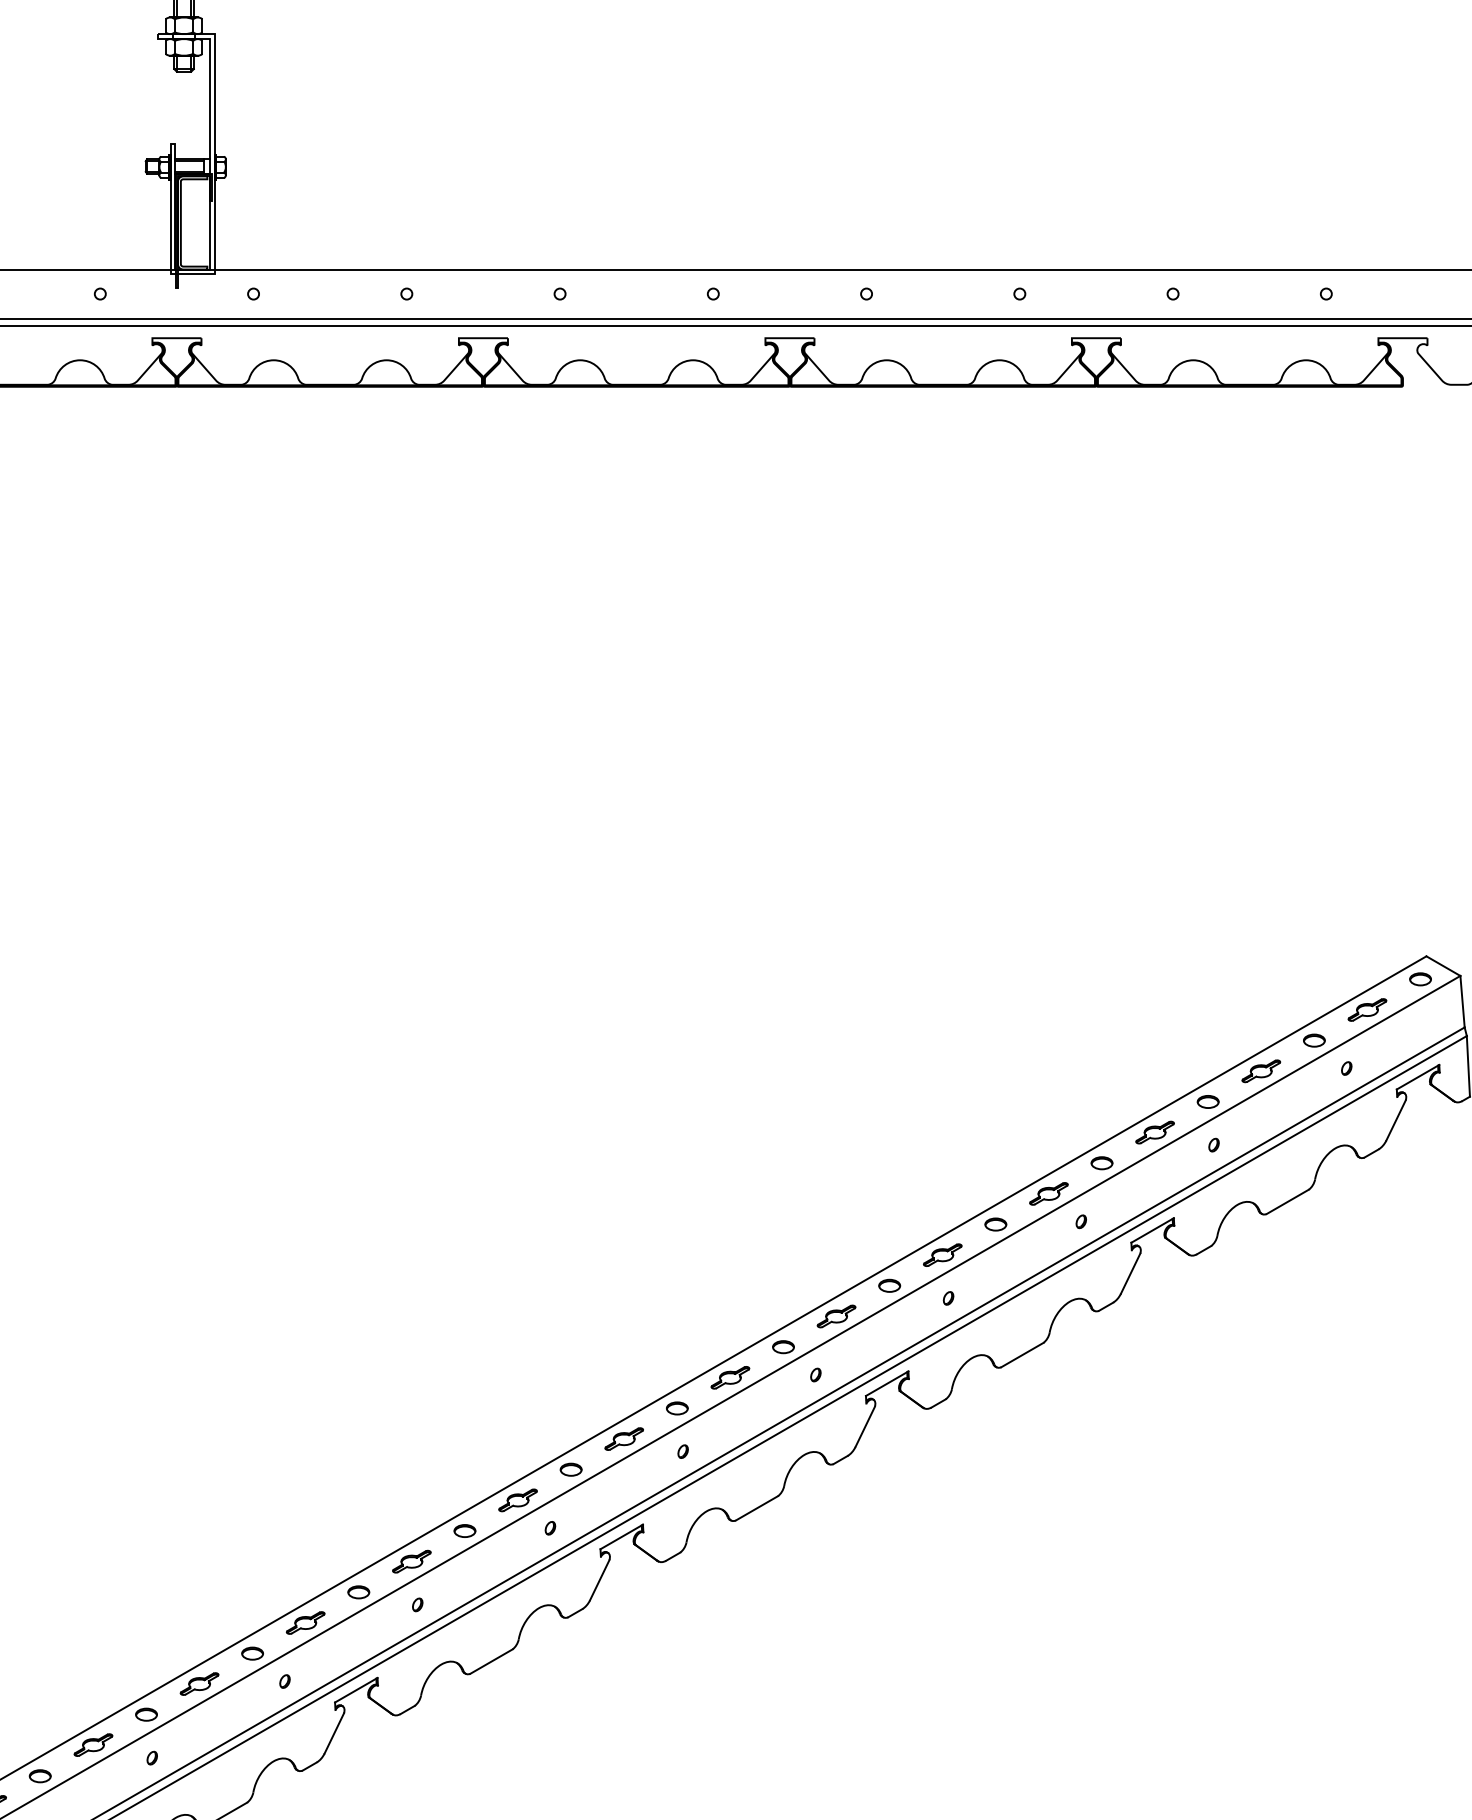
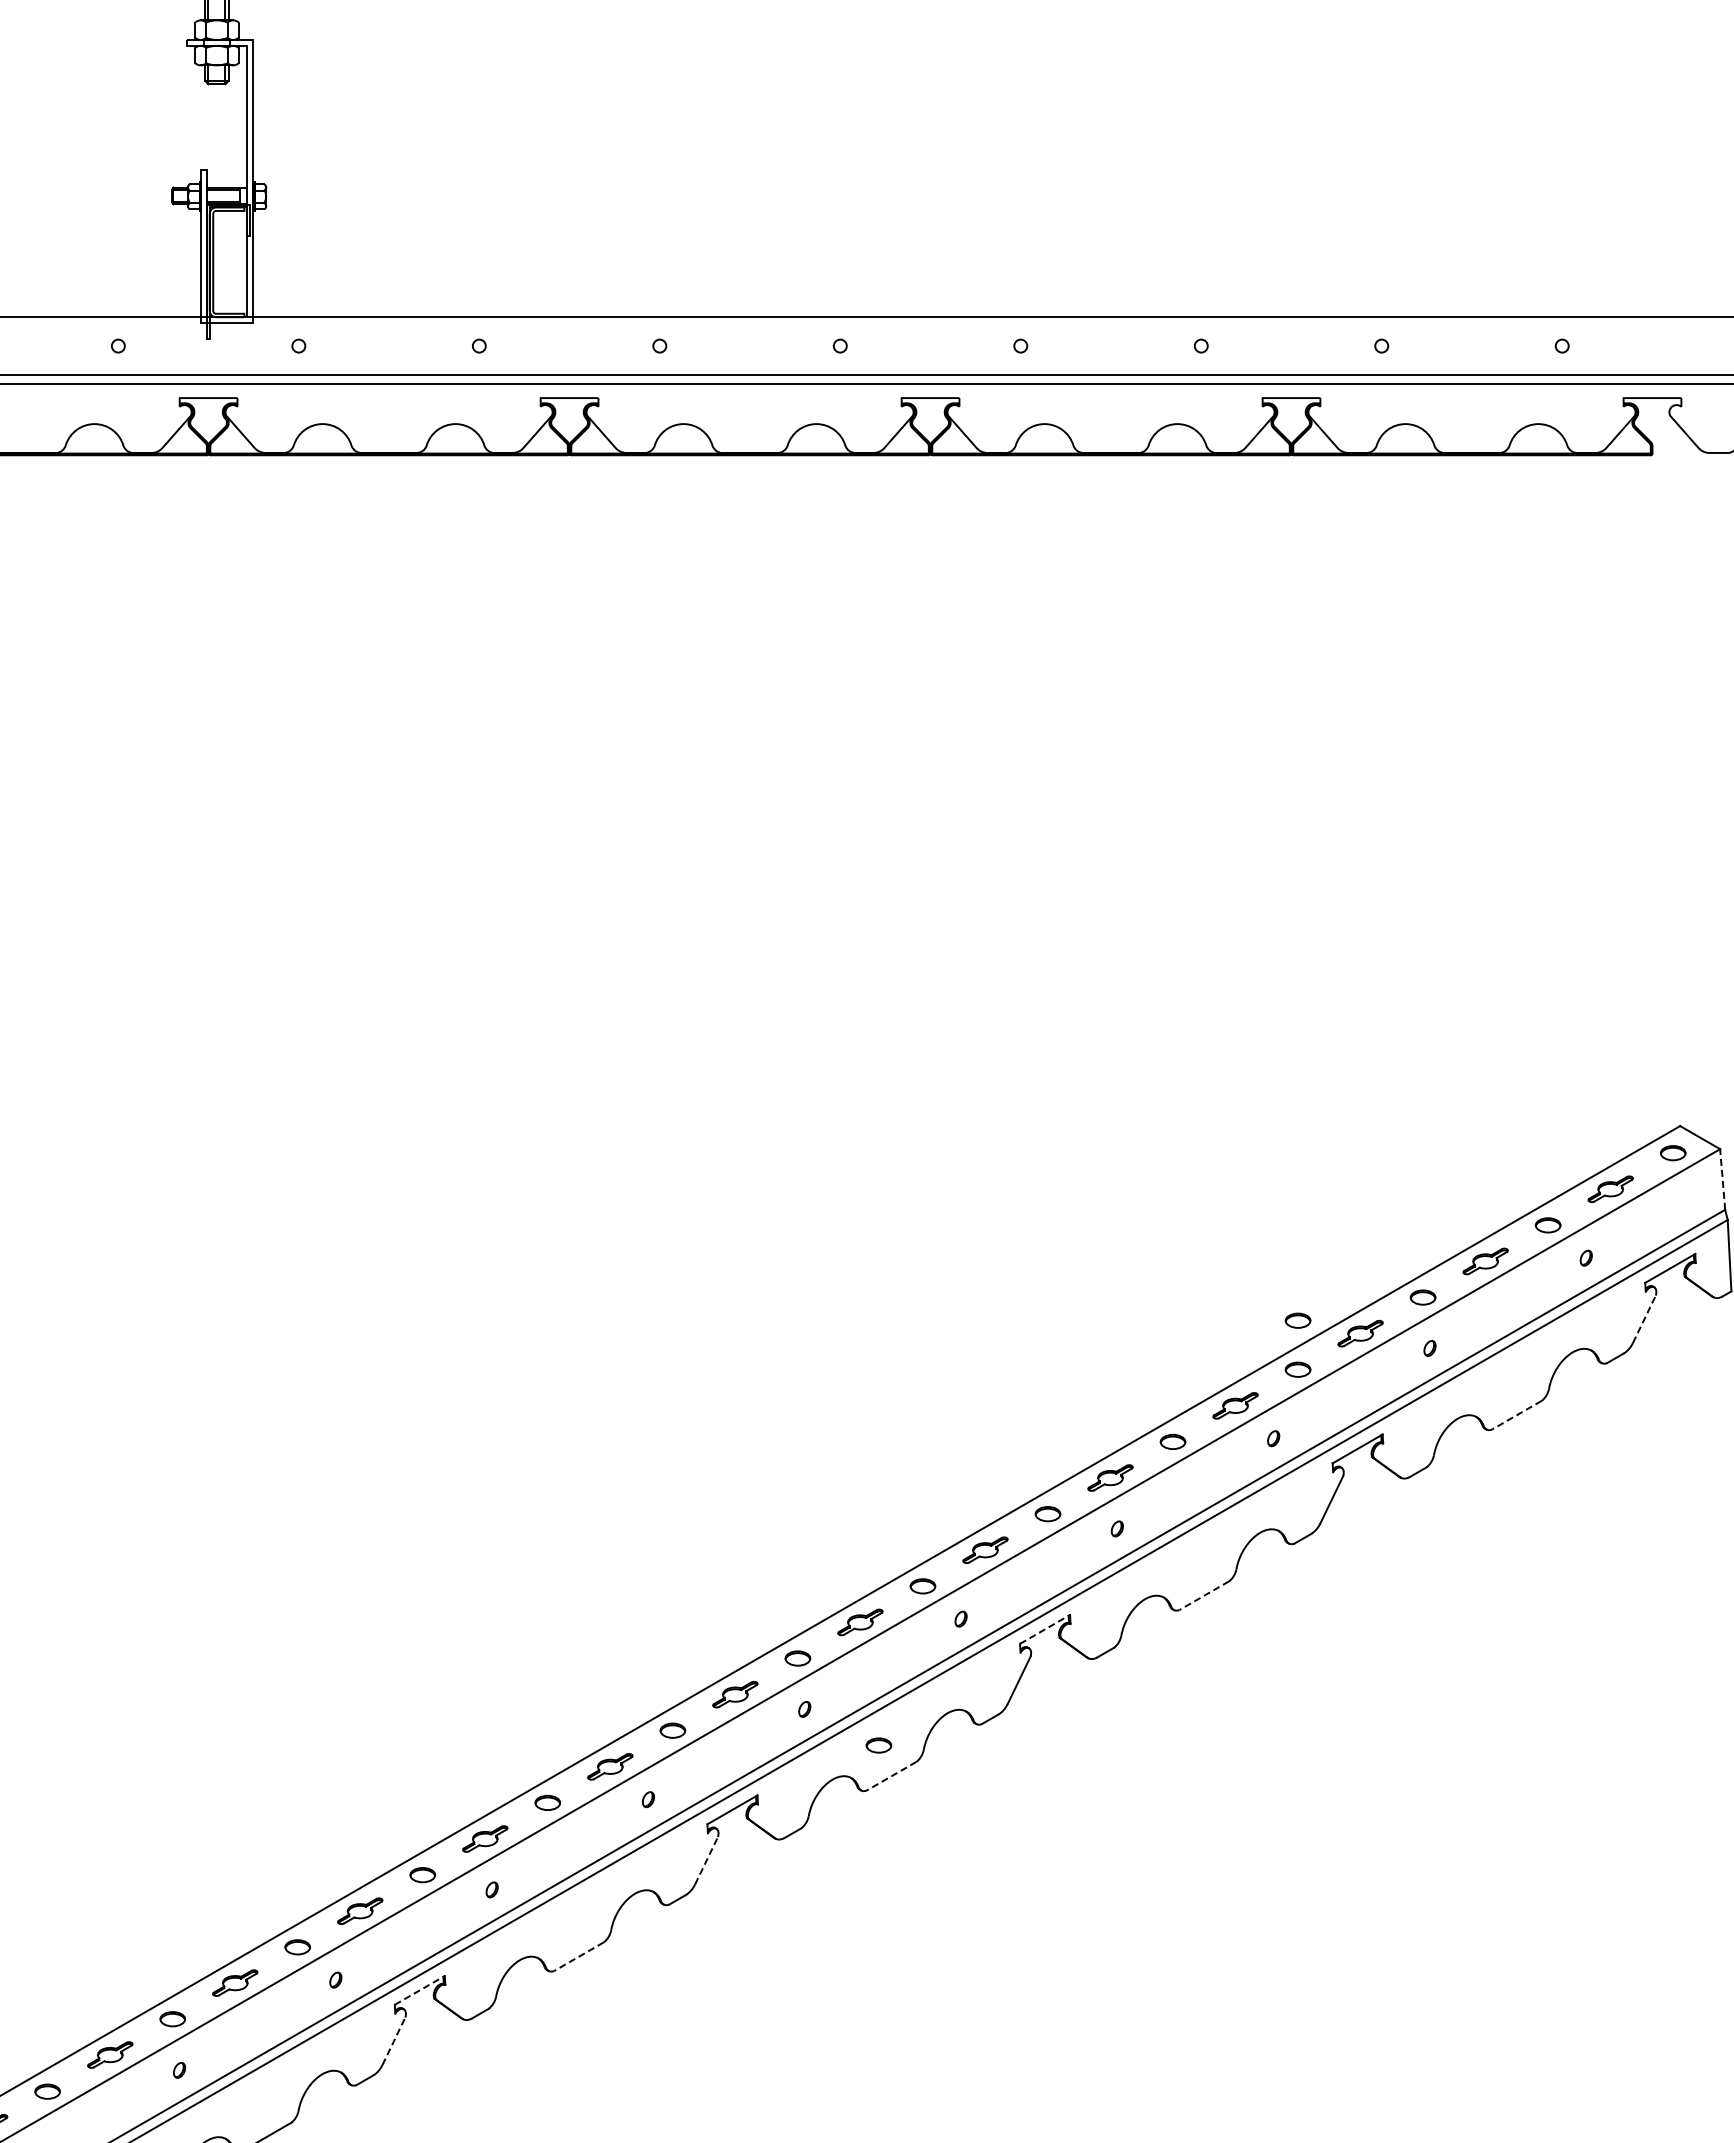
line: (1462, 1001) -> (1722, 1179), solid -> dashed
line: (1396, 1119) -> (1644, 1318), solid -> dashed
part: (1101, 1121) -> (1297, 1320), added
line: (1287, 1202) -> (1516, 1415), solid -> dashed
line: (1022, 1354) -> (1204, 1595), solid -> dashed
line: (887, 1383) -> (1045, 1629), solid -> dashed
part: (745, 1482) -> (878, 1745), added
line: (756, 1508) -> (891, 1776), solid -> dashed
line: (599, 1579) -> (706, 1860), solid -> dashed
line: (491, 1661) -> (579, 1956), solid -> dashed
line: (356, 1690) -> (419, 1990), solid -> dashed
line: (334, 1732) -> (394, 2040), solid -> dashed

